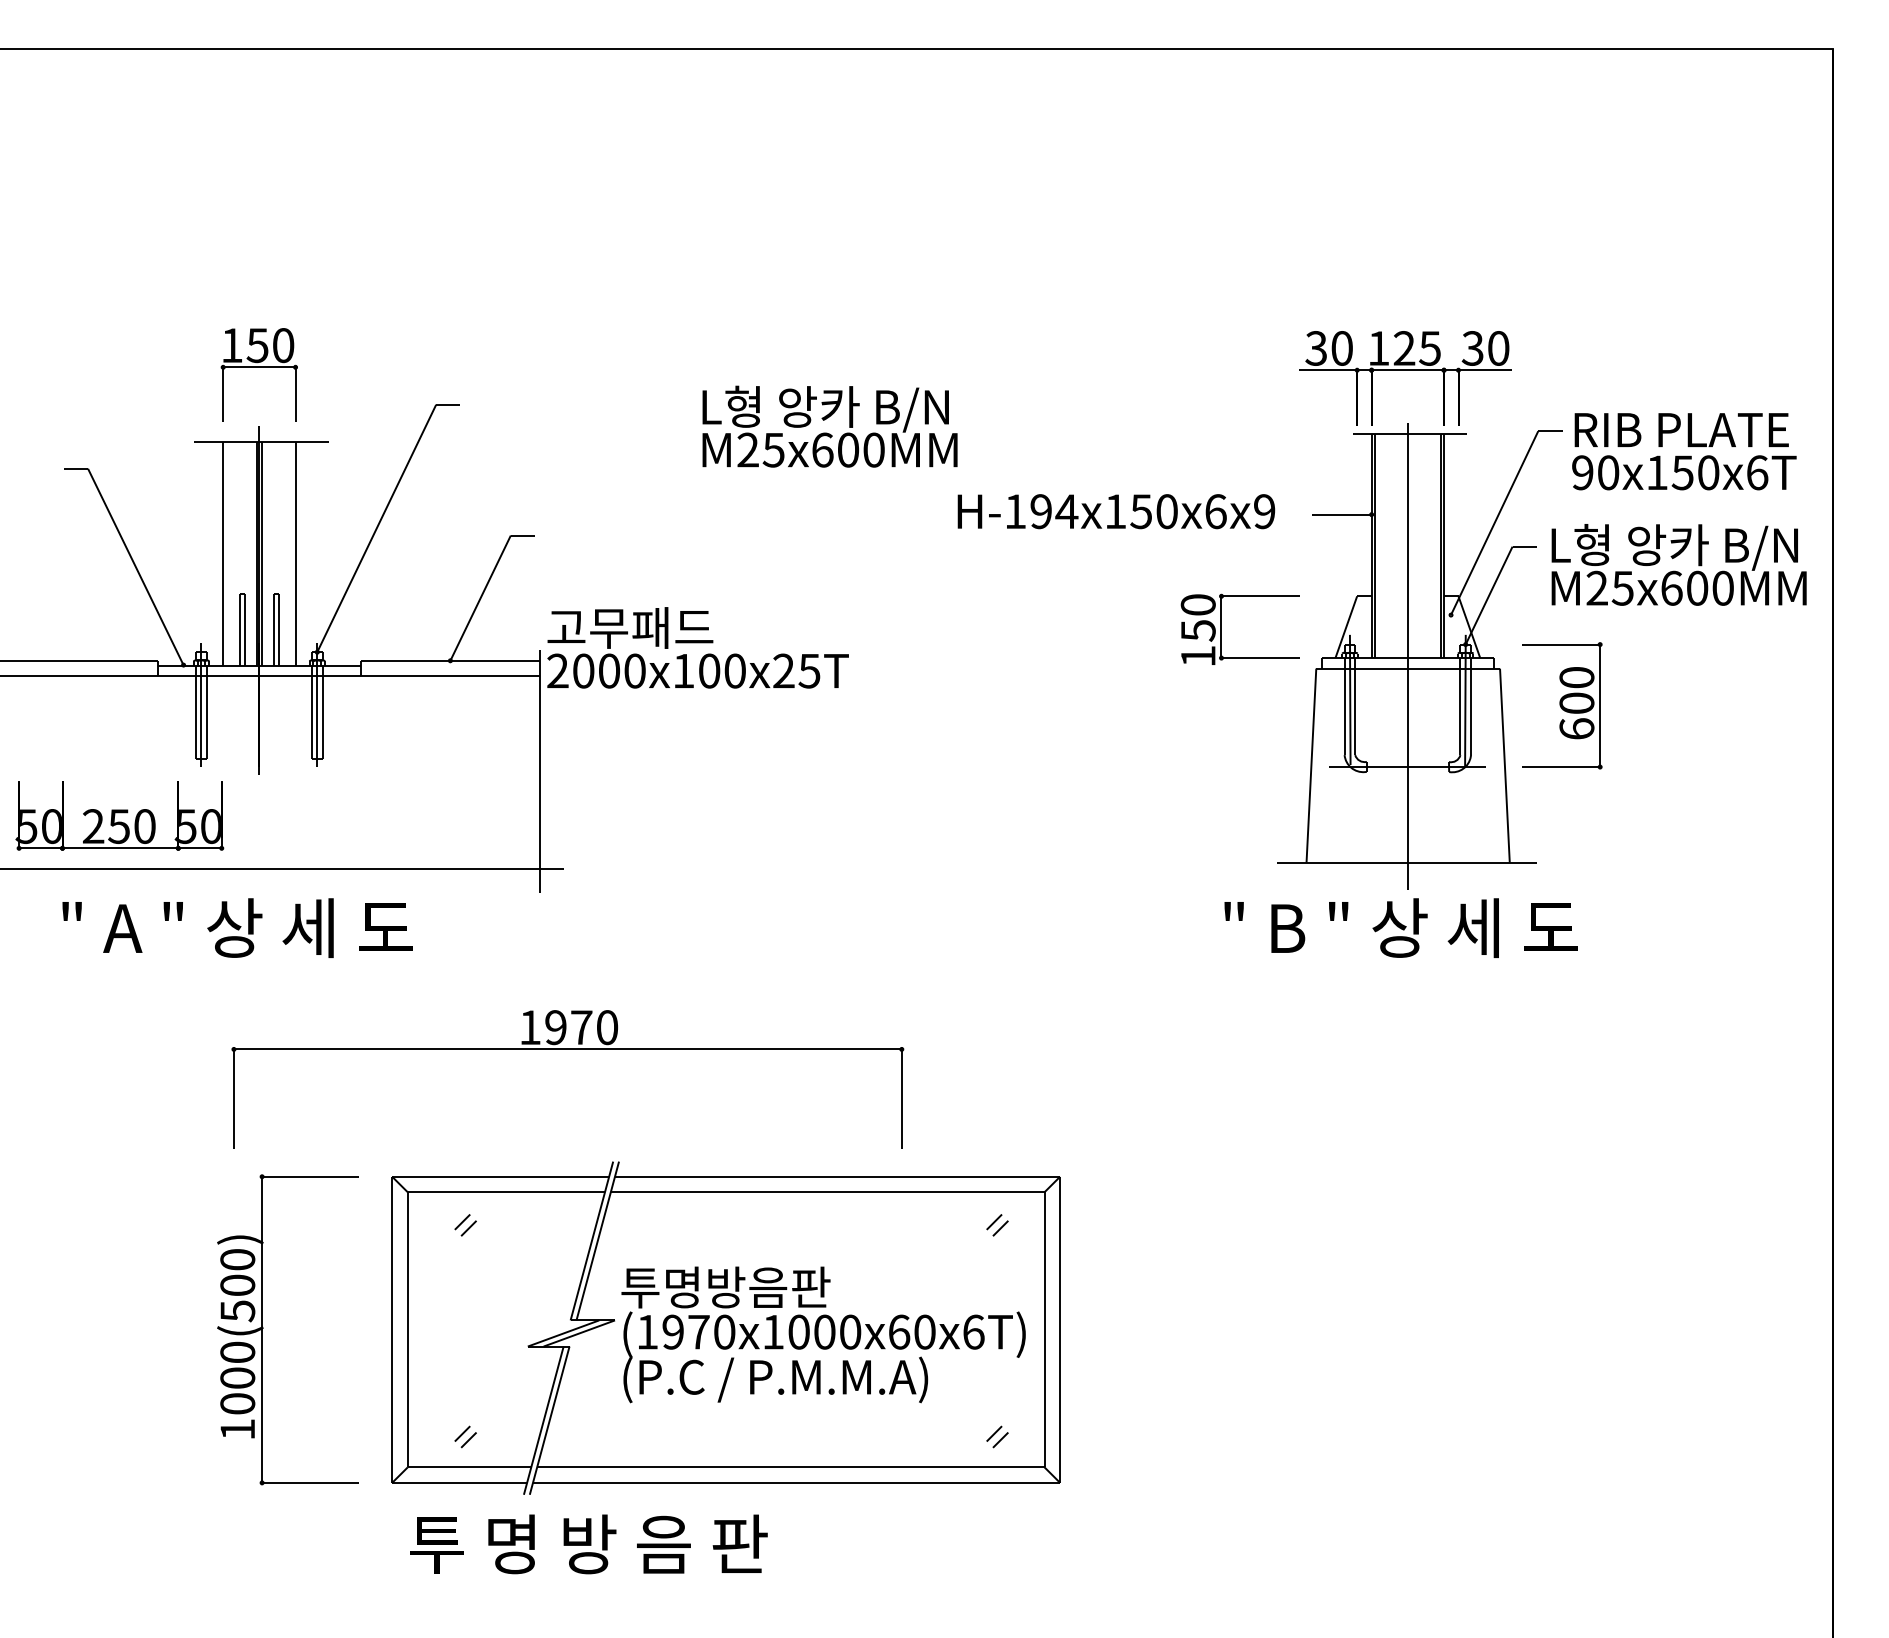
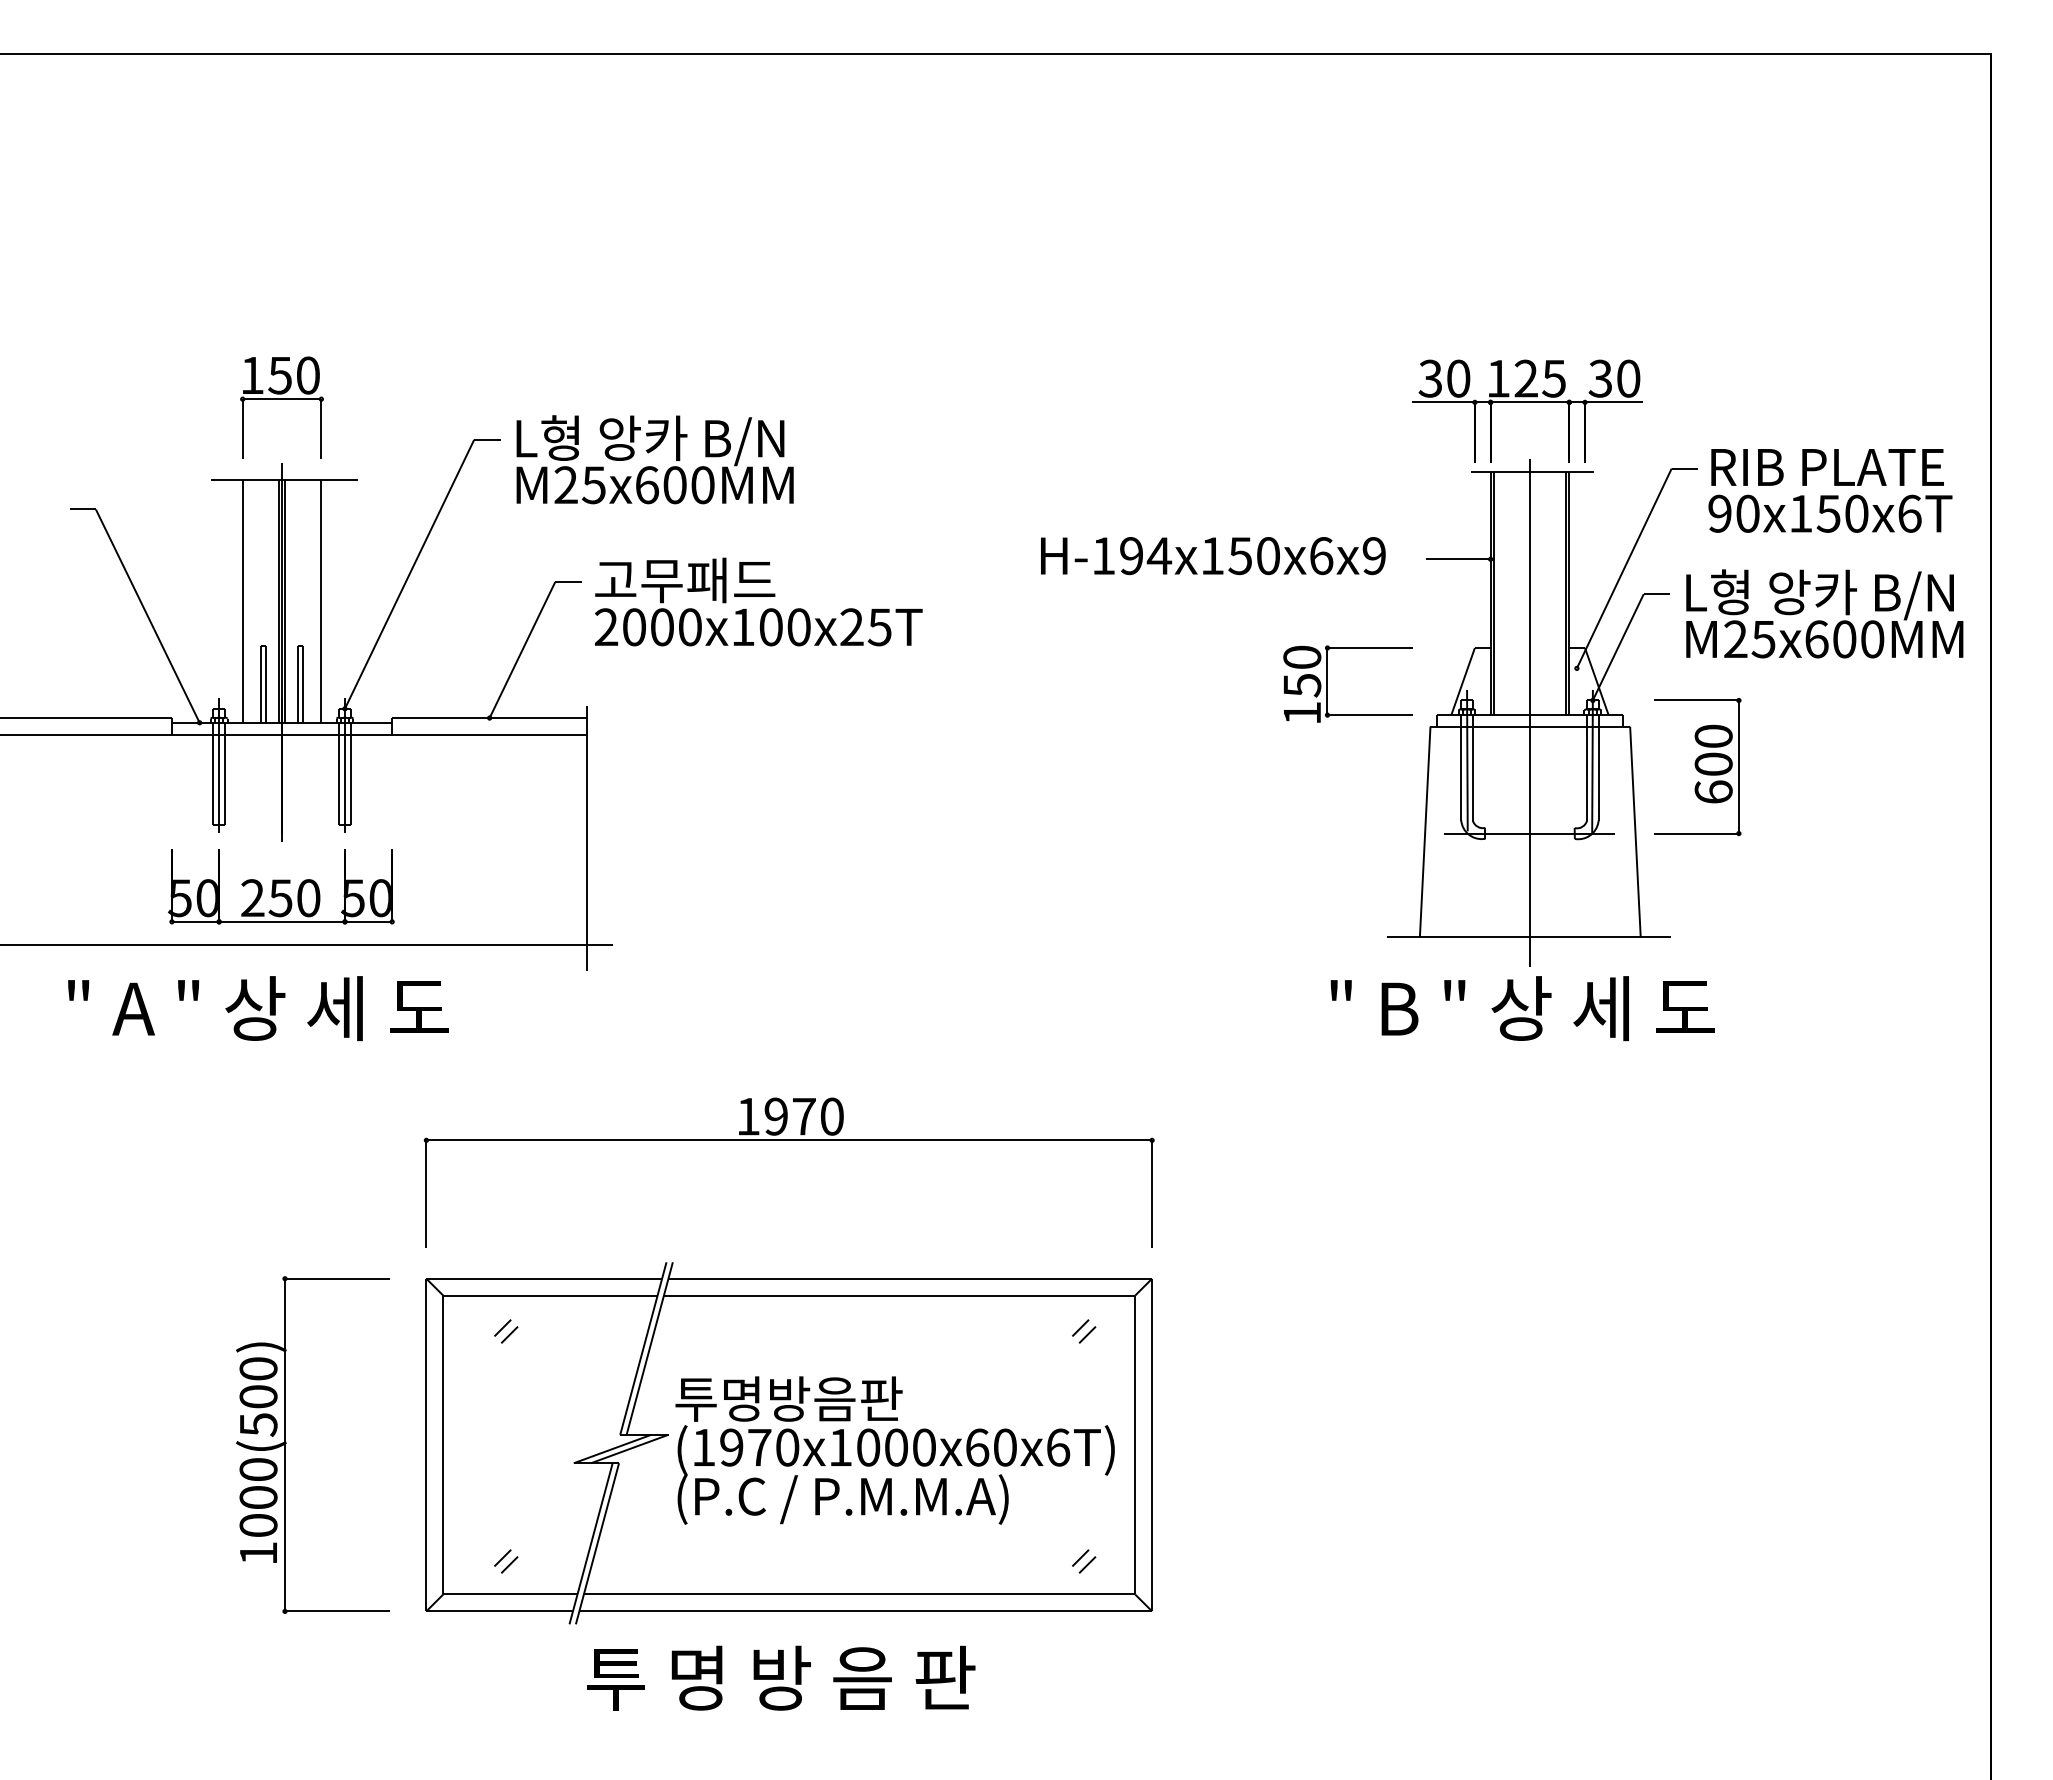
text: (829, 426) -> (654, 459), moved
text: (697, 647) -> (758, 601), moved
part: (119, 815) -> (281, 886), moved
part: (567, 1049) -> (788, 1140), moved
text: (589, 1543) -> (781, 1677), moved

